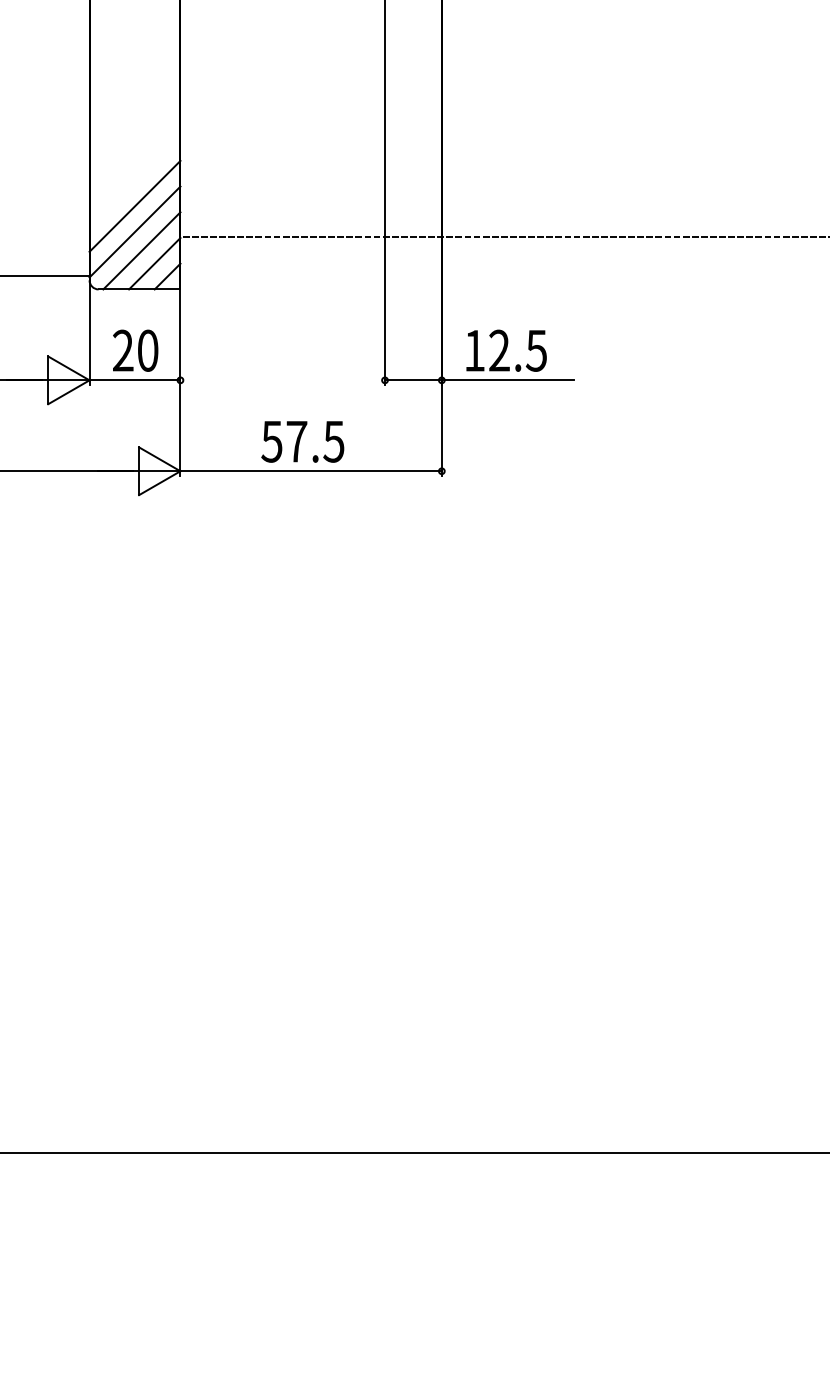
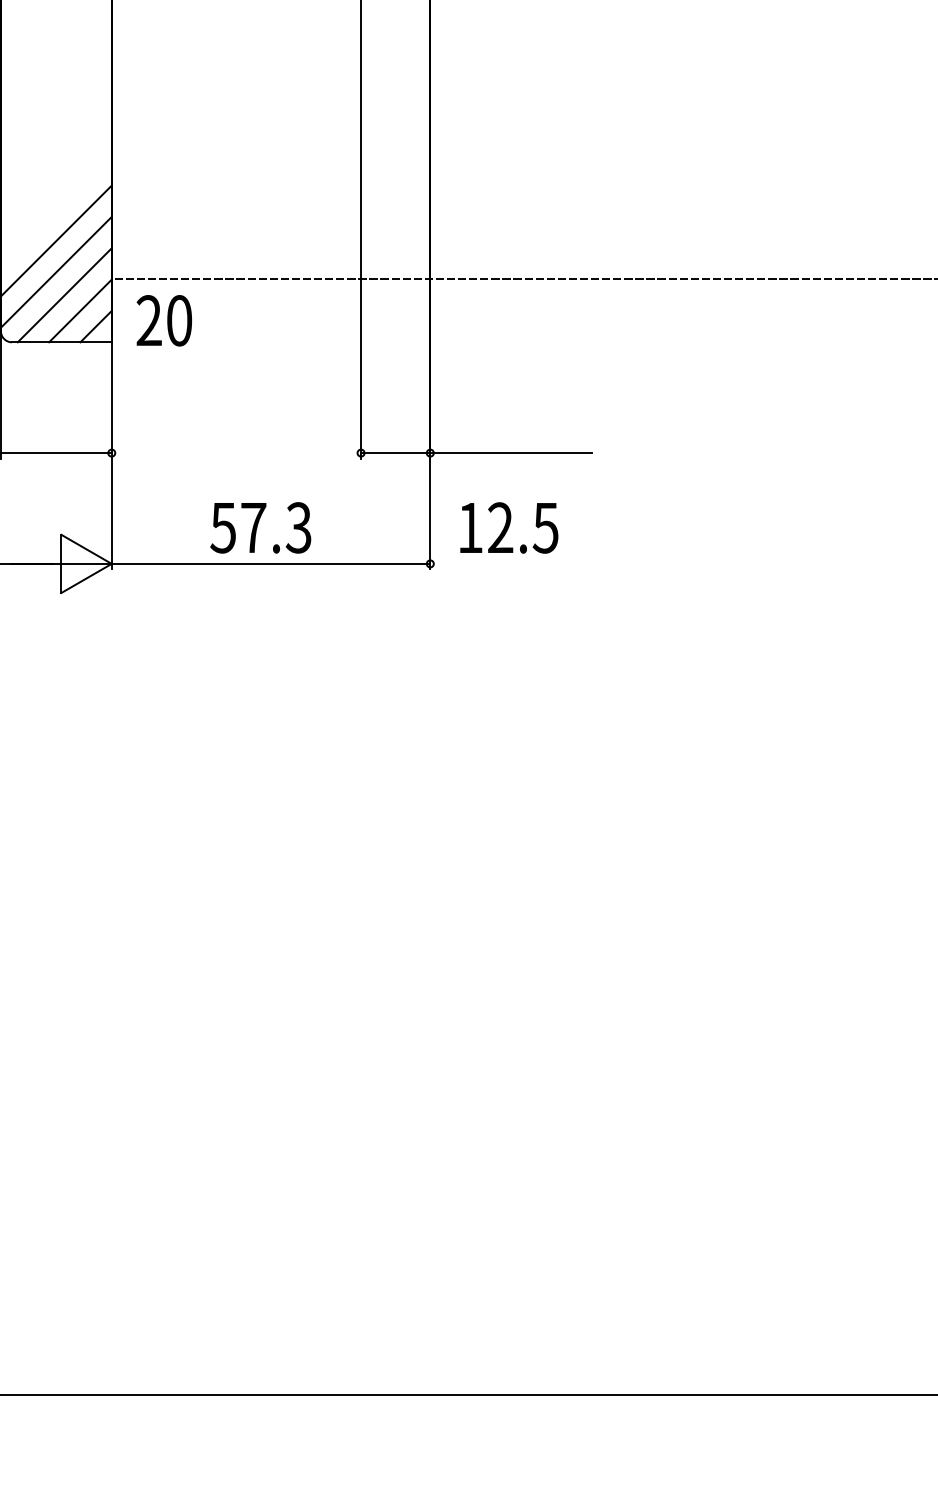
text: (135, 350) -> (164, 320), moved
text: (506, 350) -> (509, 527), moved
text: (333, 441) -> (298, 527), 57.5 -> 57.3

